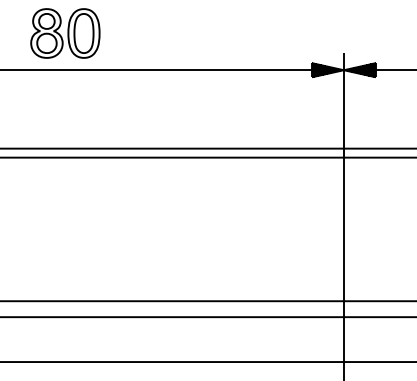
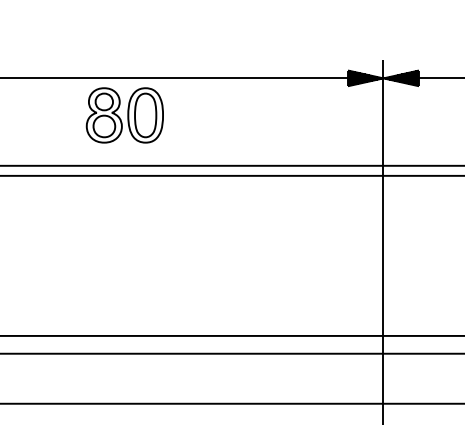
part: (65, 33) -> (124, 115), moved

